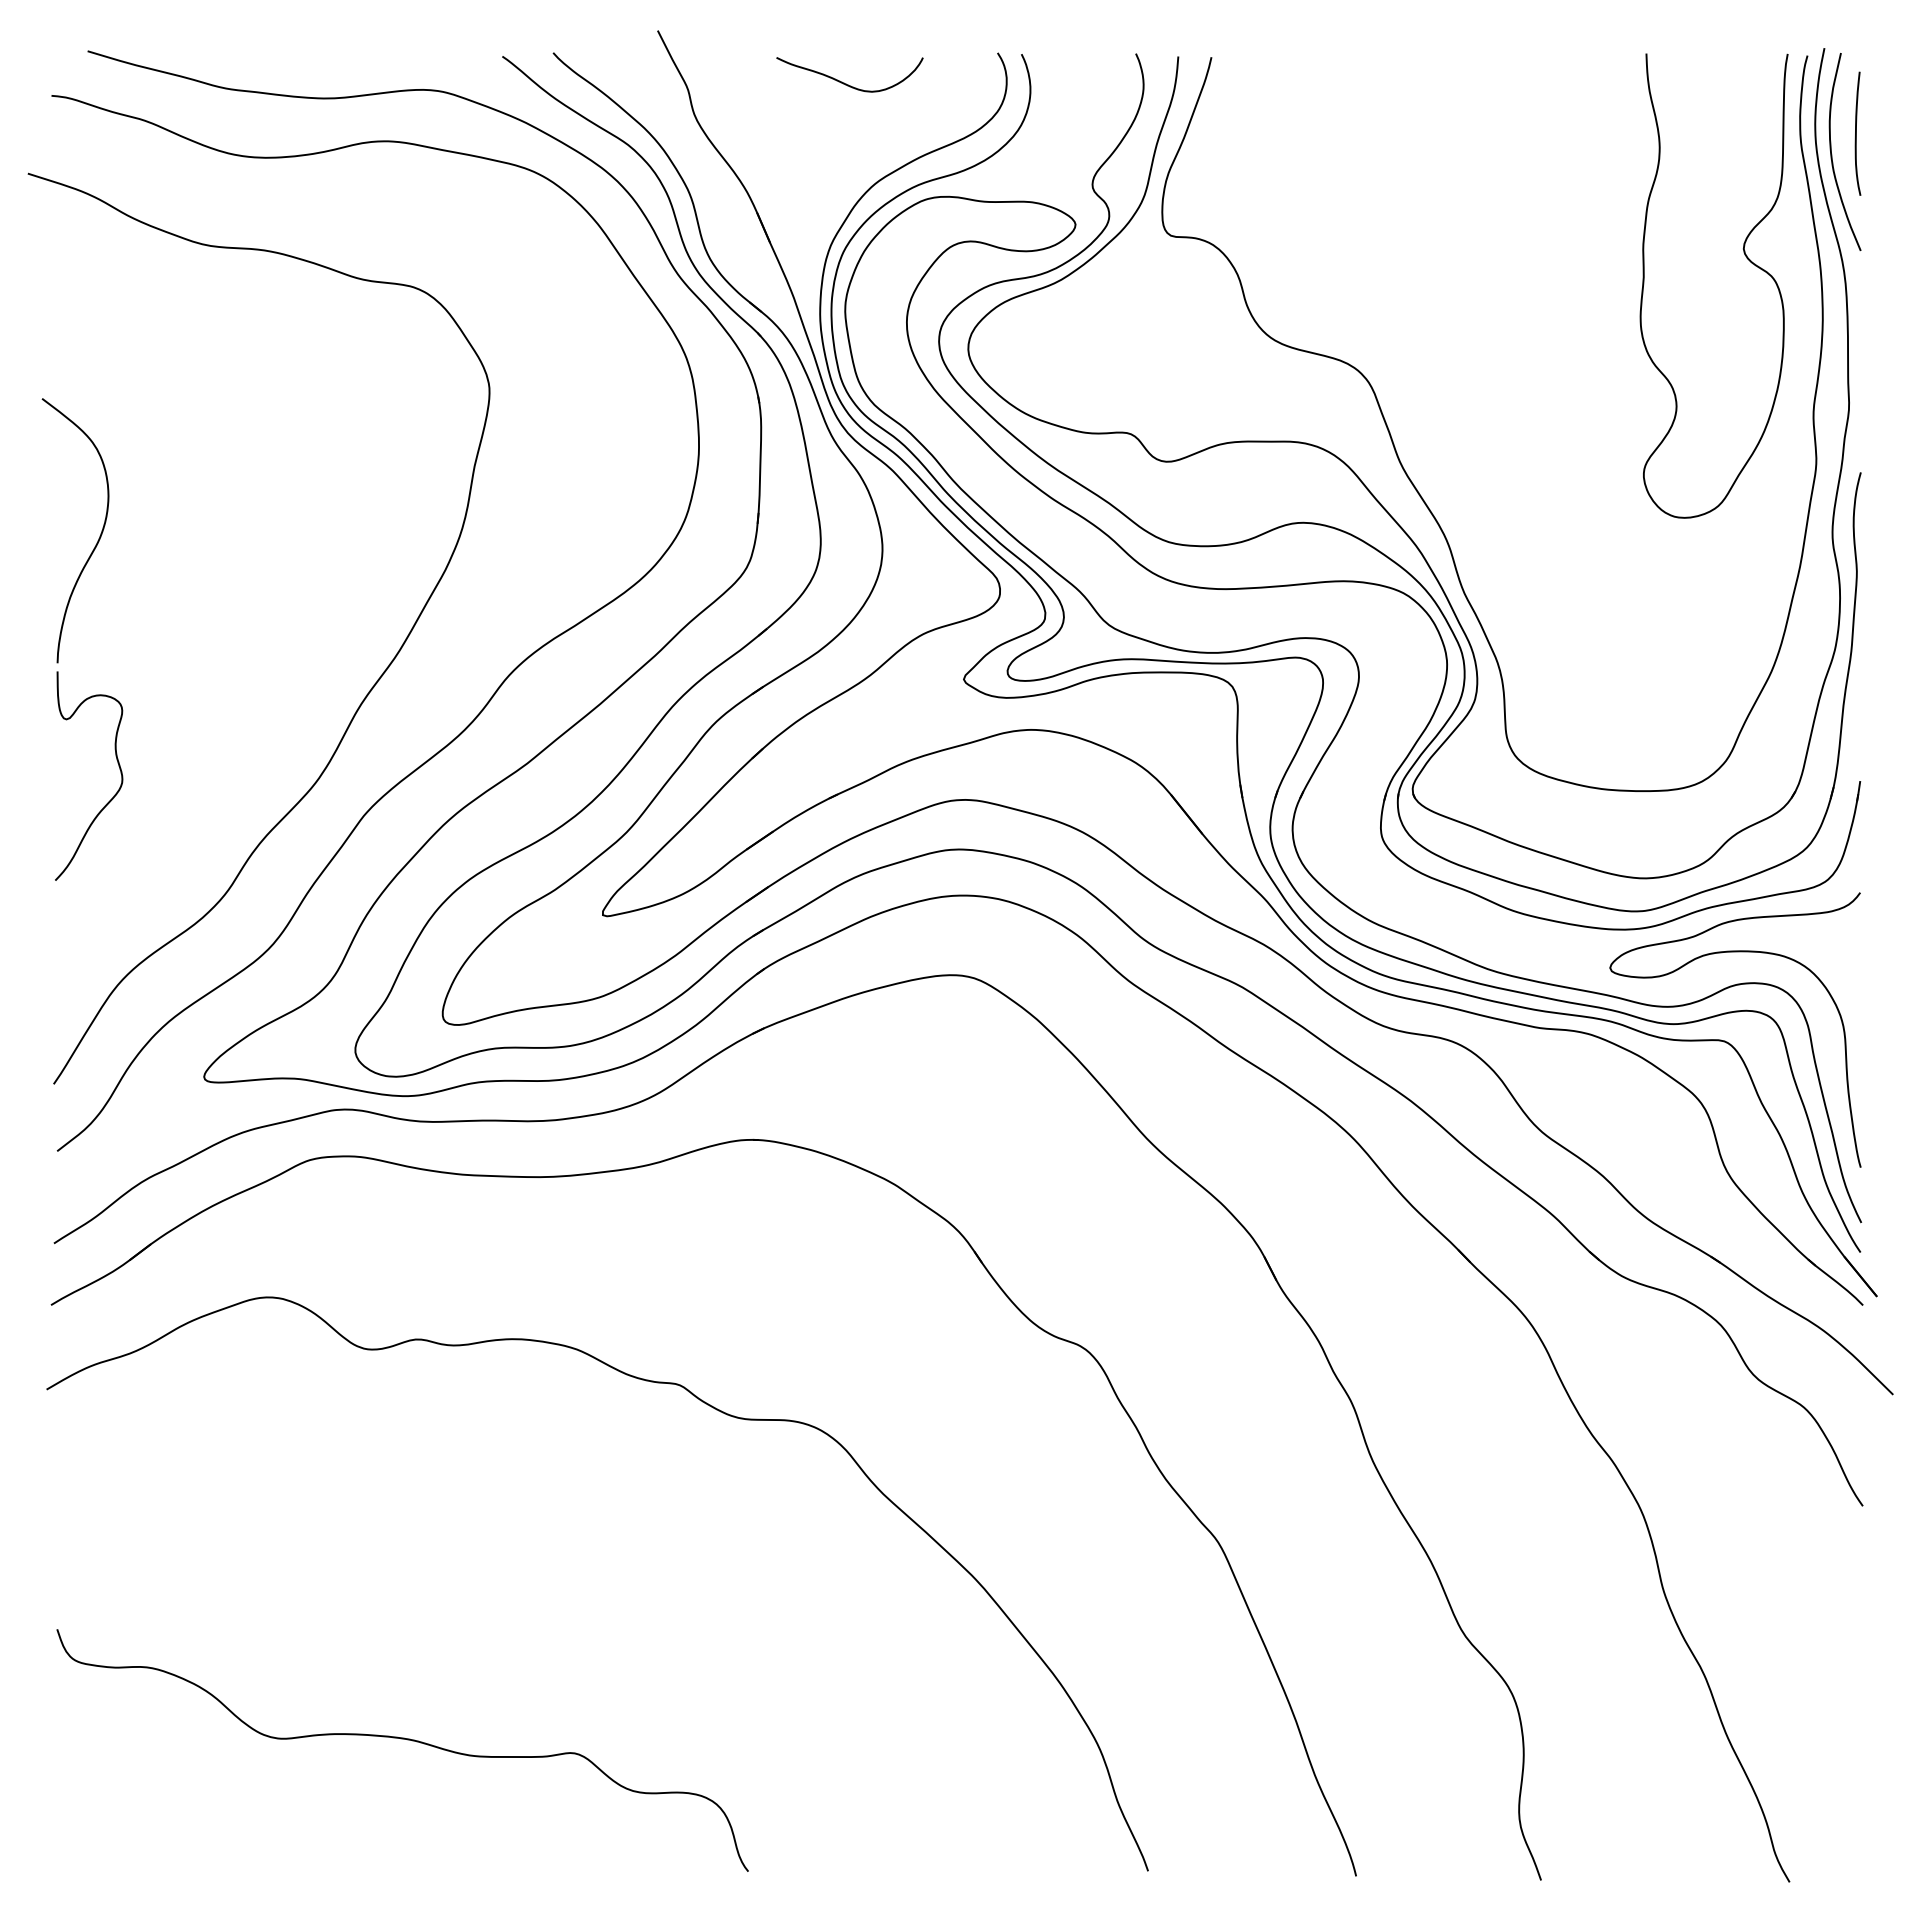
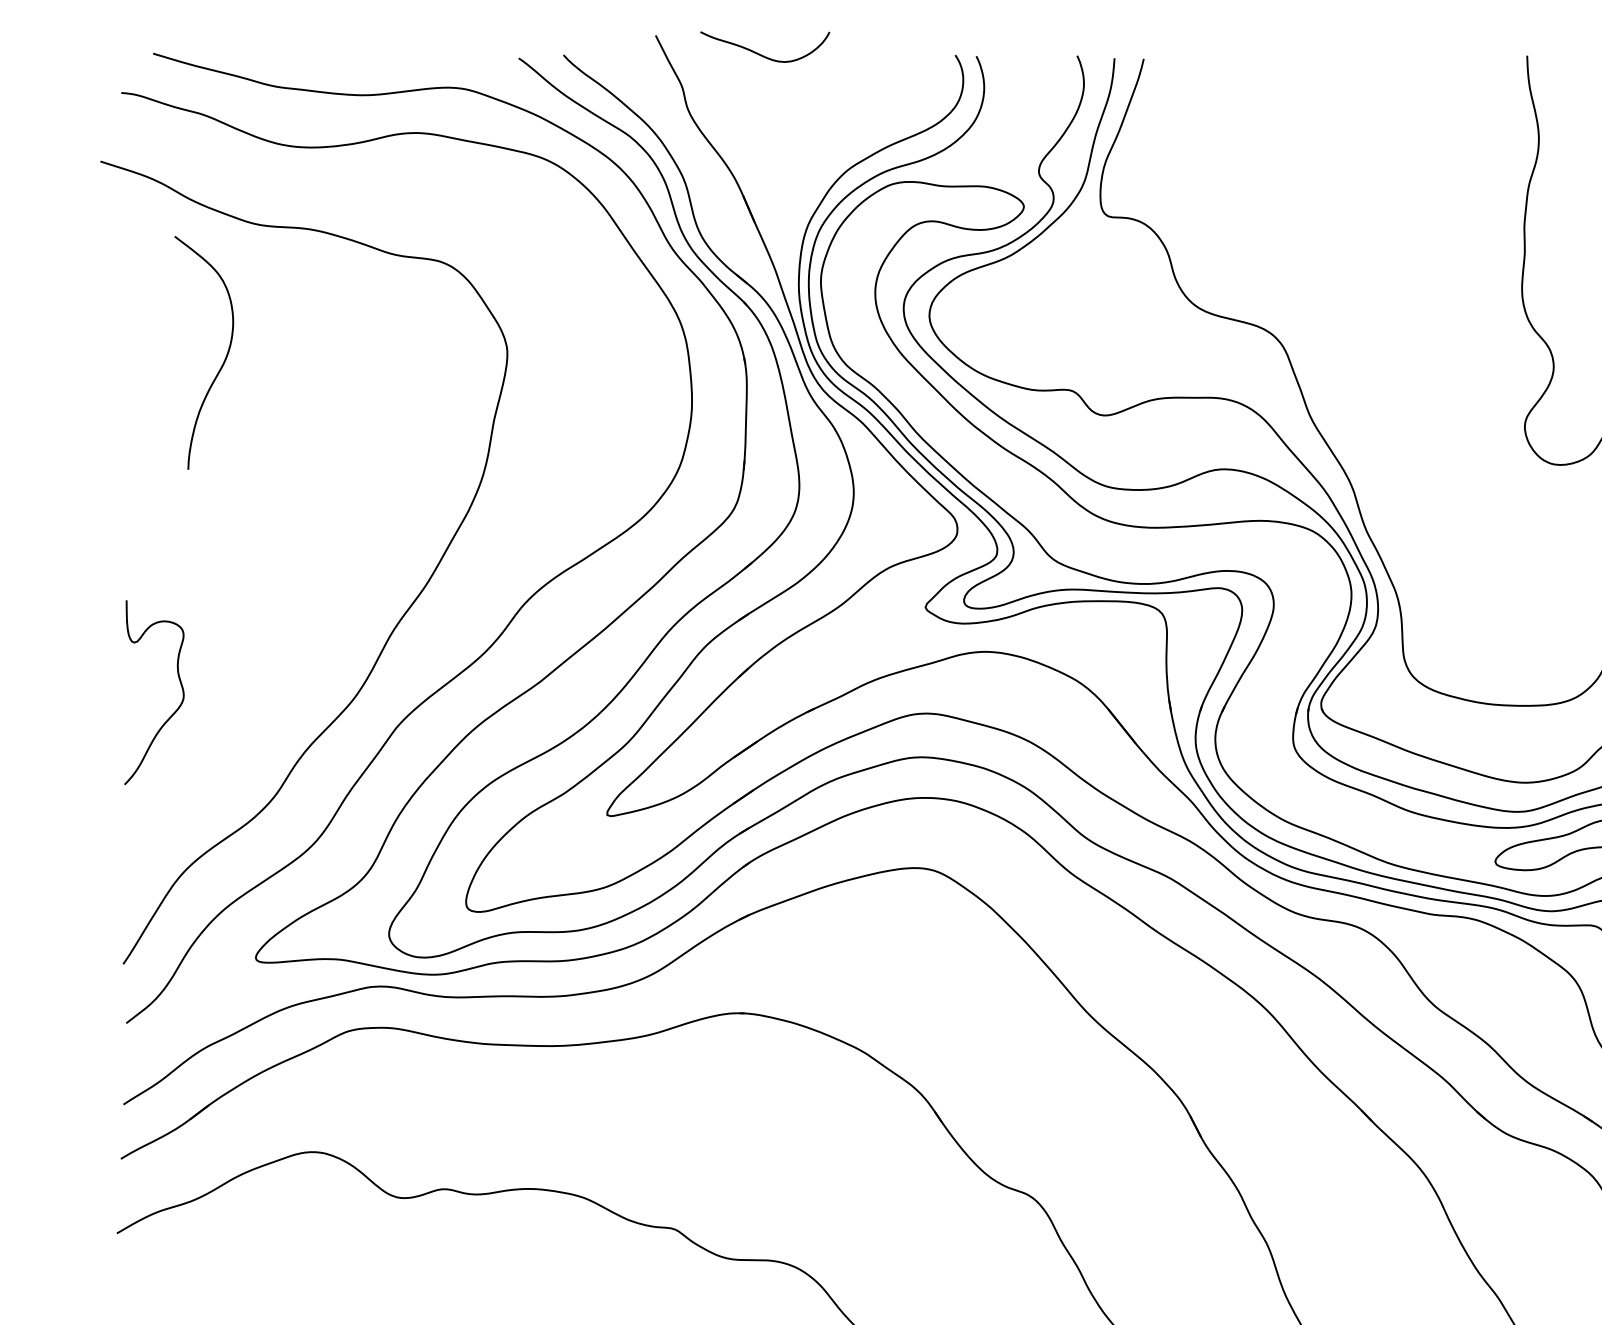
curve: (844, 82) -> (760, 53), moved
curve: (97, 540) -> (223, 361), moved

